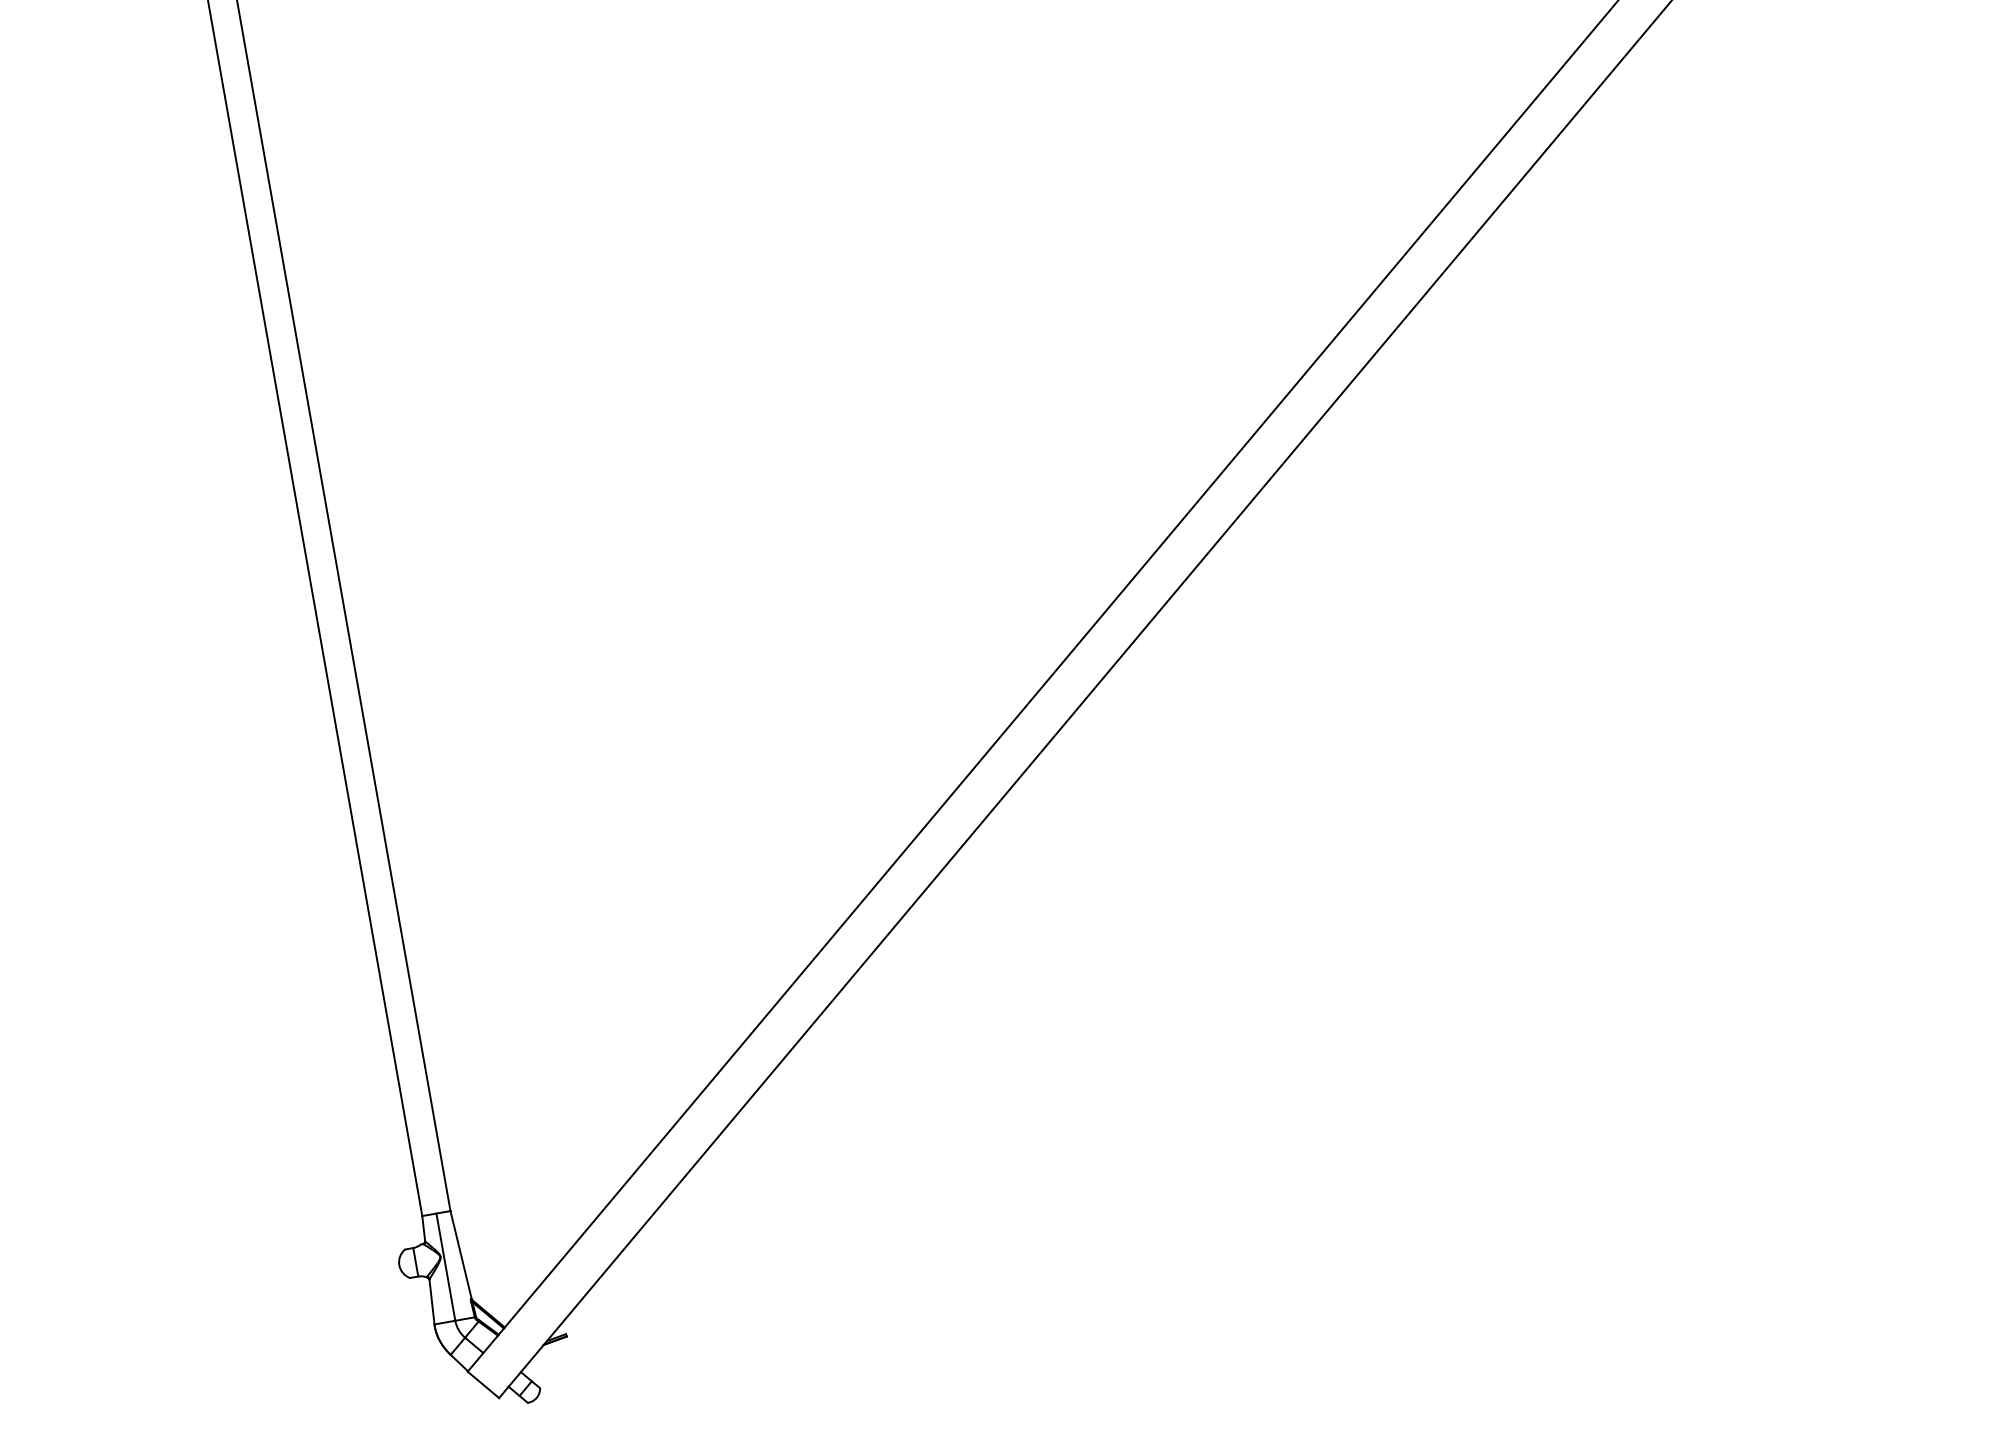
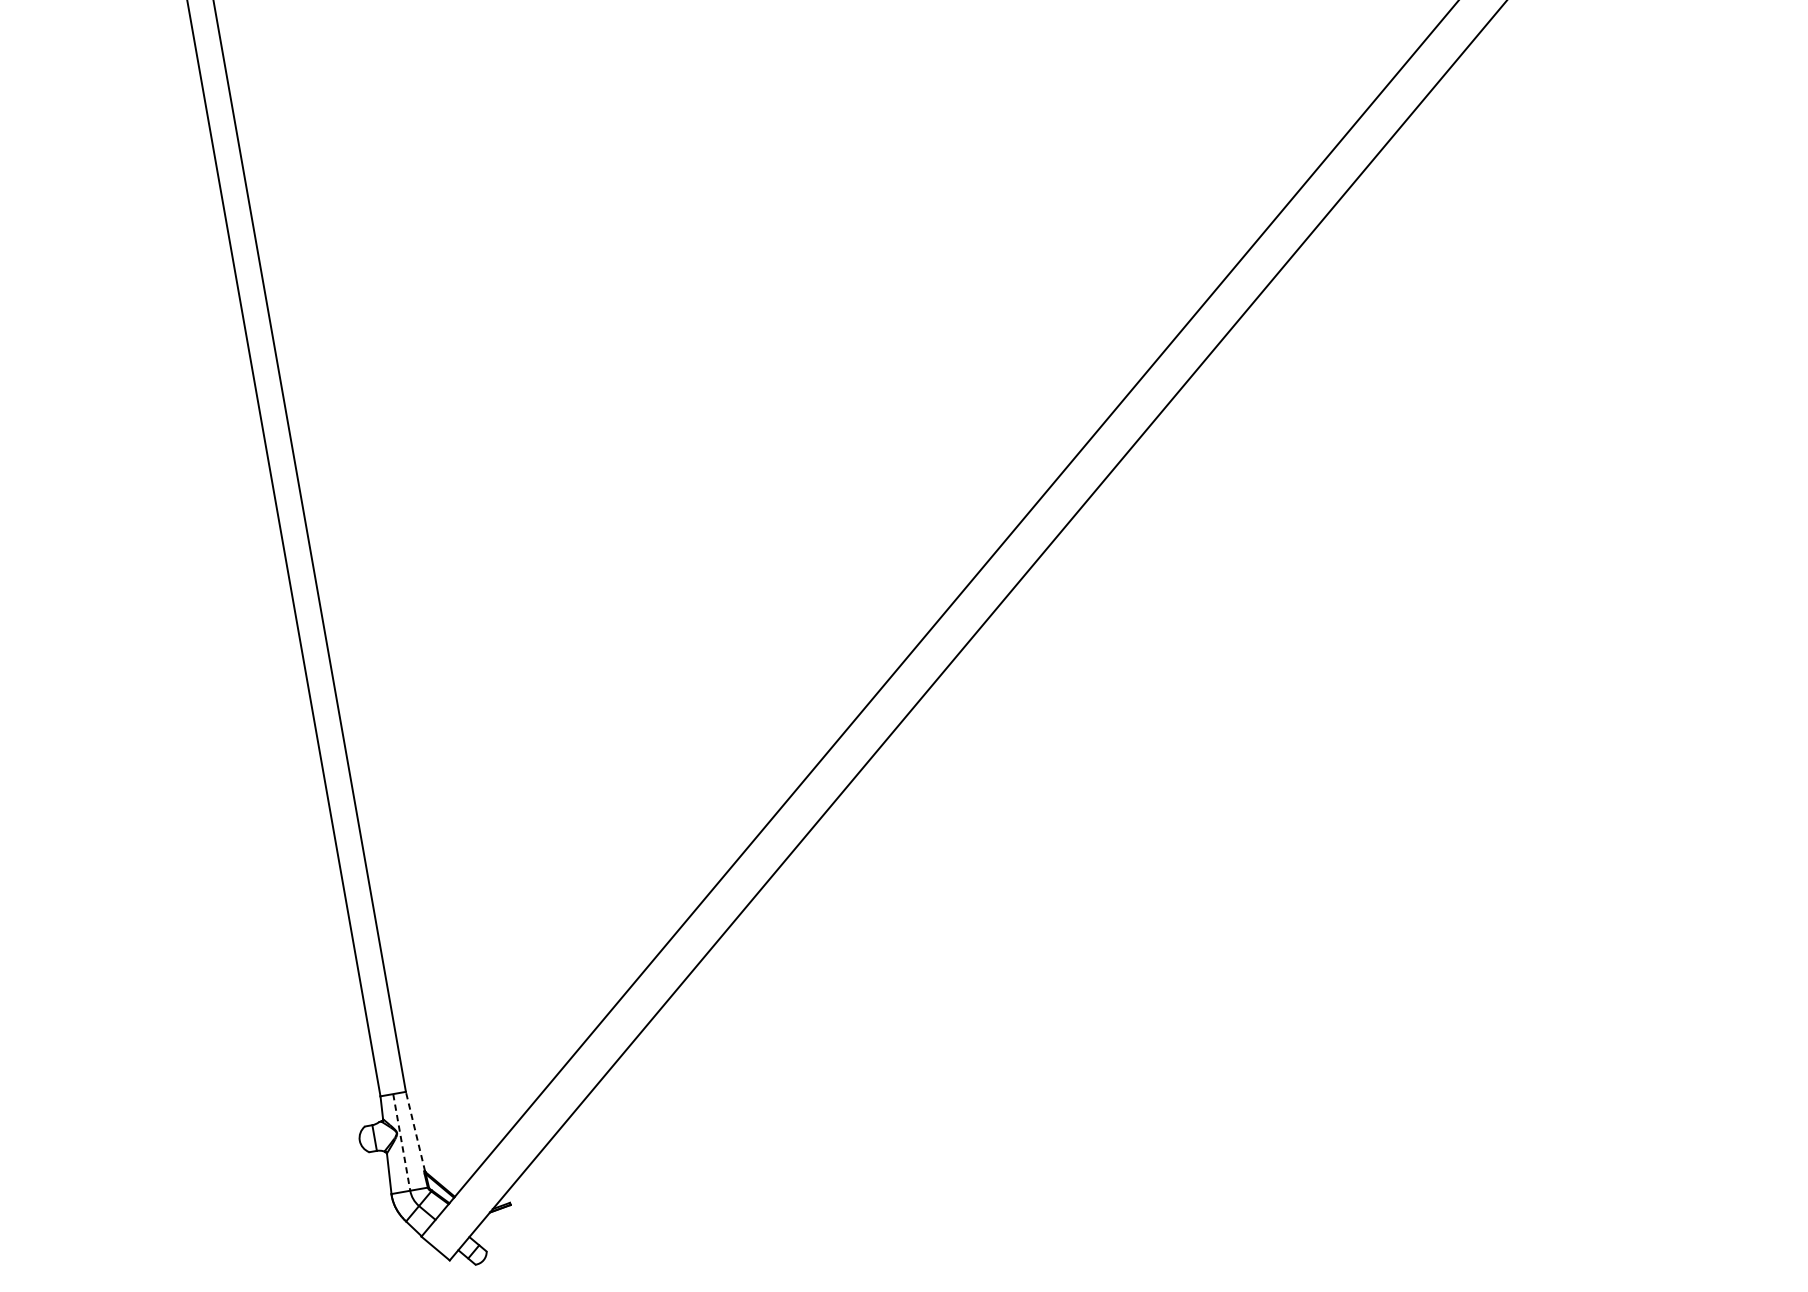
line: (461, 1254) -> (415, 1131), solid -> dashed
line: (445, 1267) -> (401, 1142), solid -> dashed

